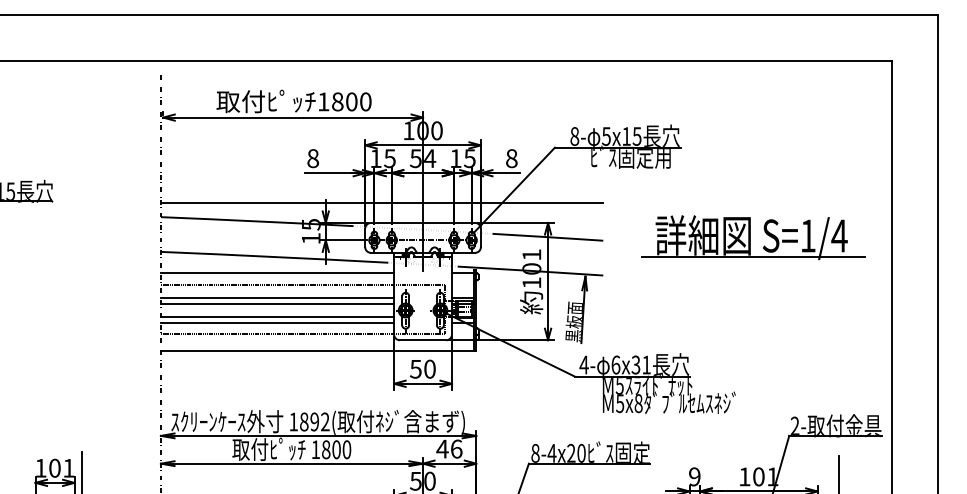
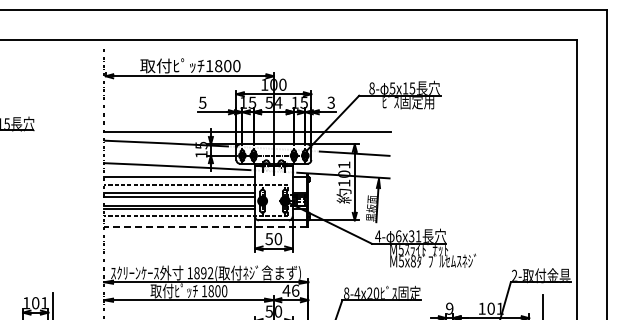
text: (312, 158) -> (202, 102), 8 -> 5
text: (512, 158) -> (331, 102), 8 -> 3
part: (753, 236) -> (487, 153), removed
line: (315, 351) -> (204, 227), solid -> dashed

